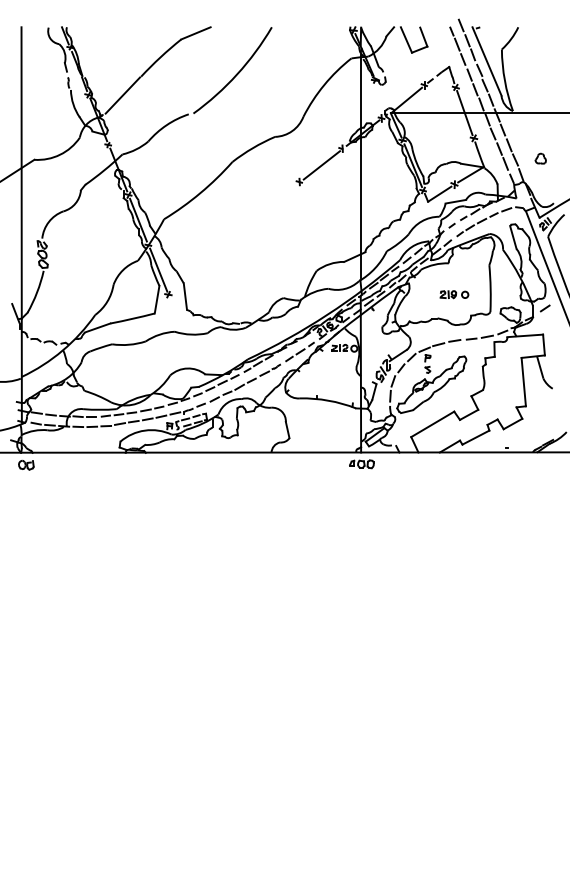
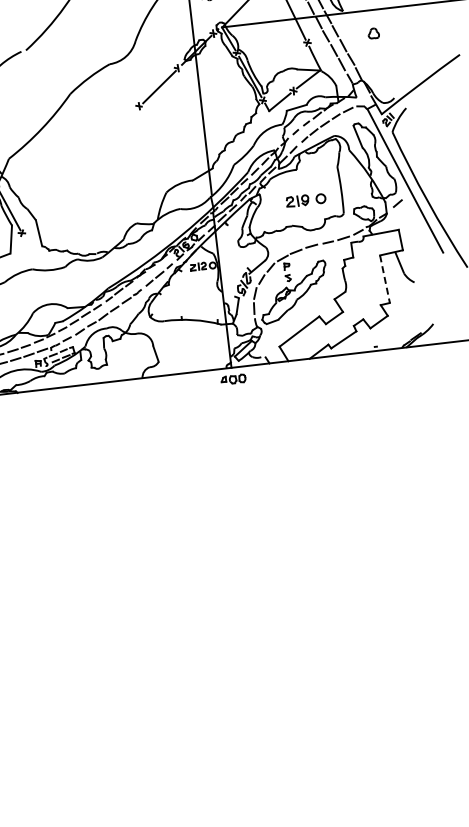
part: (540, 158) -> (373, 33), moved
part: (454, 294) -> (306, 200), size x1.4
line: (523, 382) -> (384, 279), solid -> dashed

